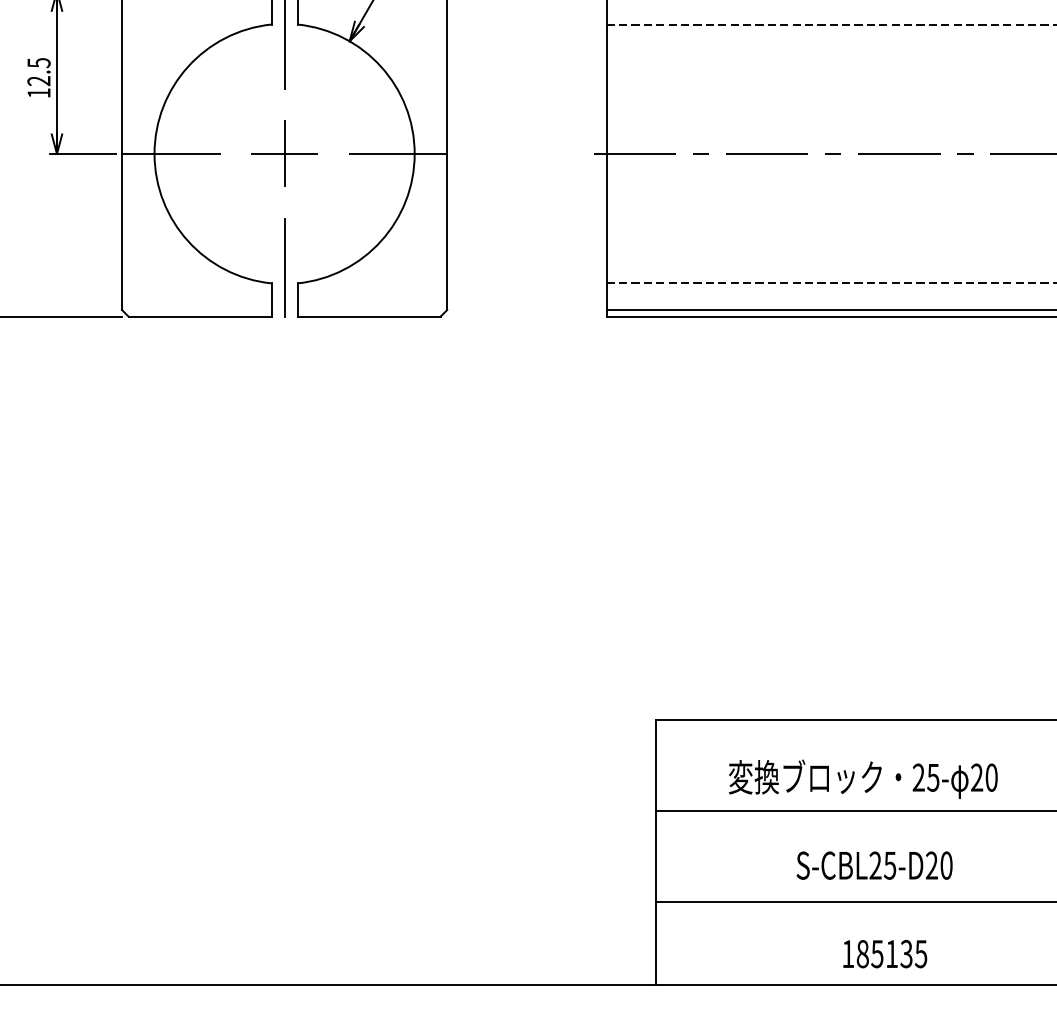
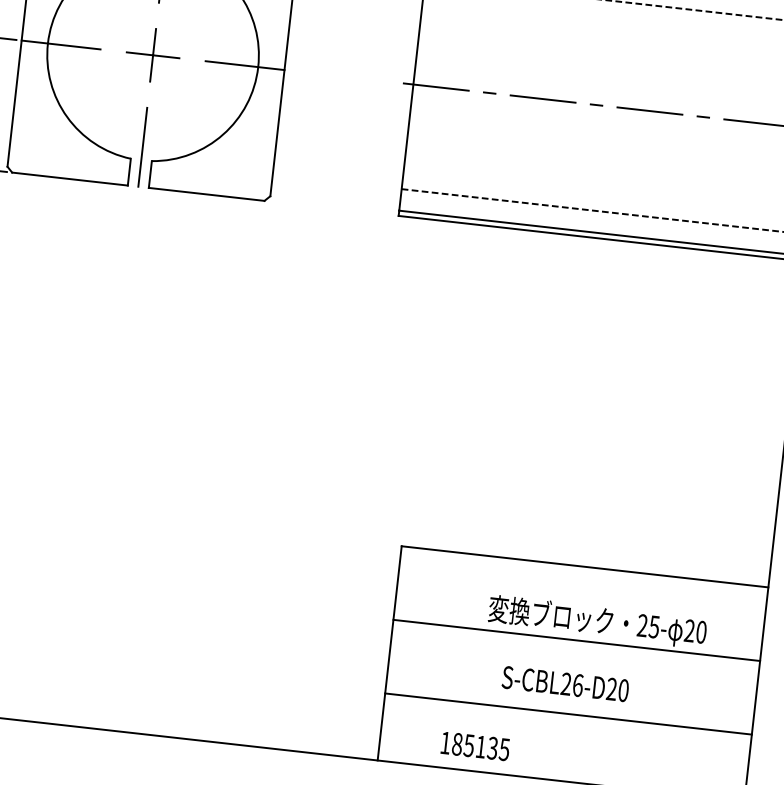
text: (863, 778) -> (597, 621), moved
text: (889, 865) -> (577, 685), S-CBL25-D20 -> S-CBL26-D20
text: (885, 954) -> (475, 746), moved

